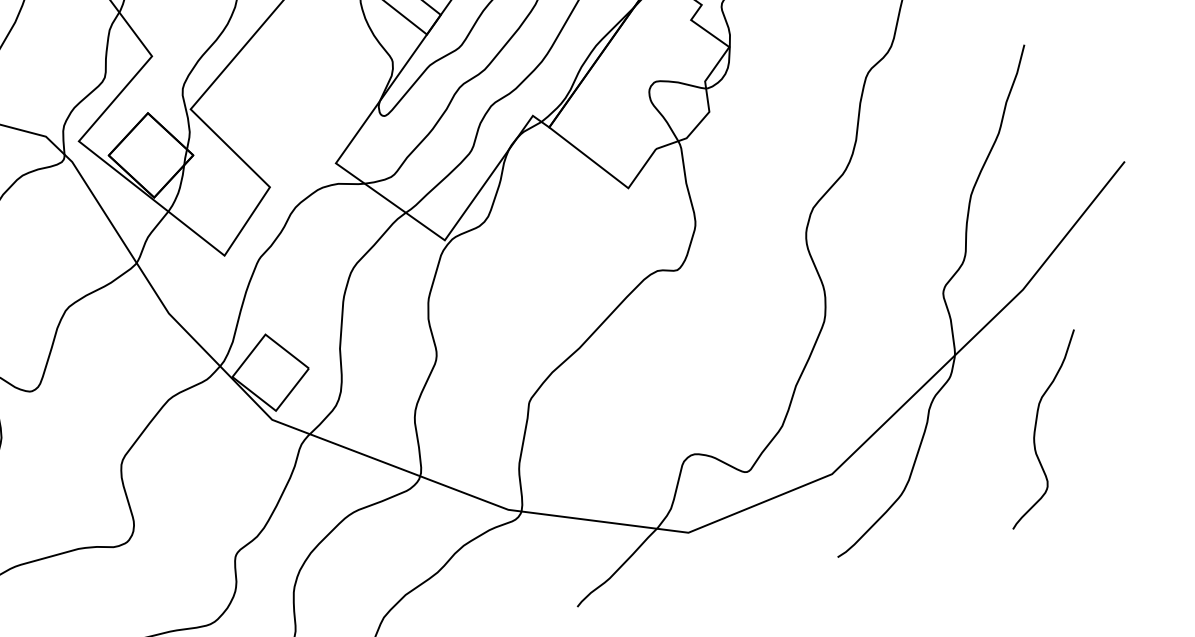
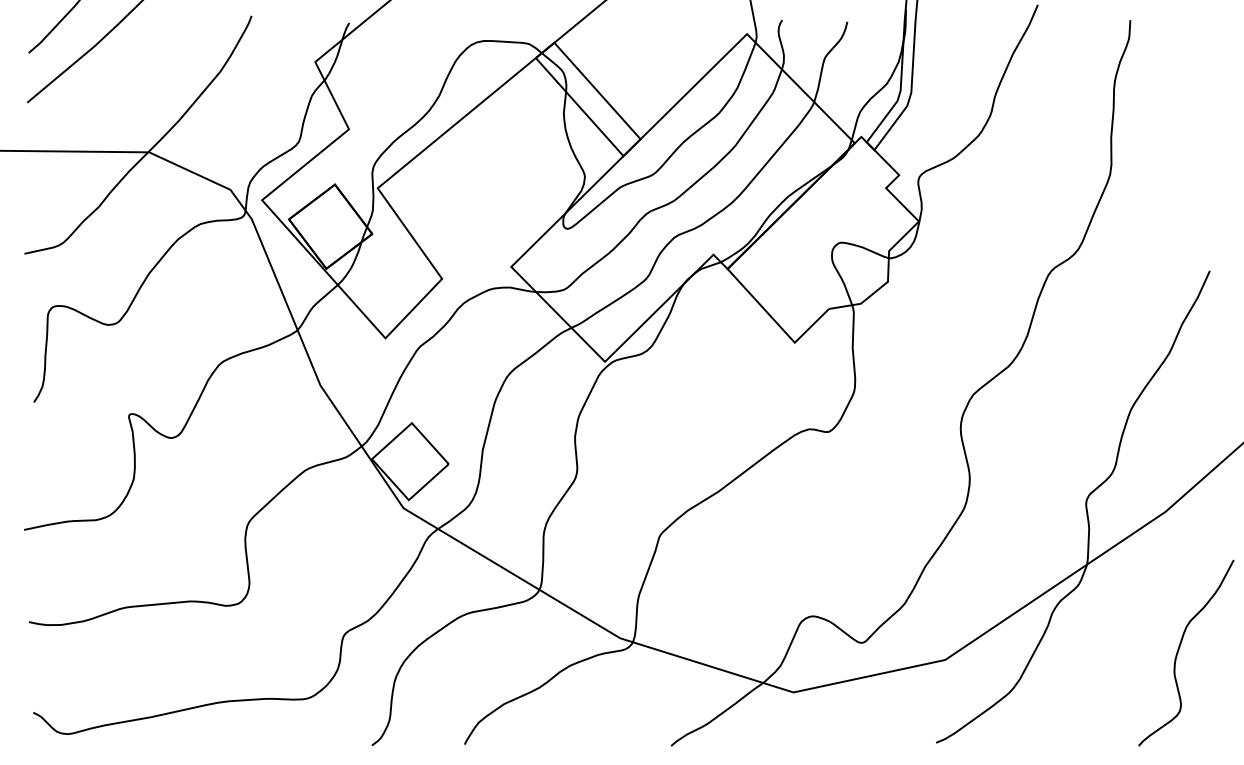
curve: (1036, 428) -> (1179, 650), moved

